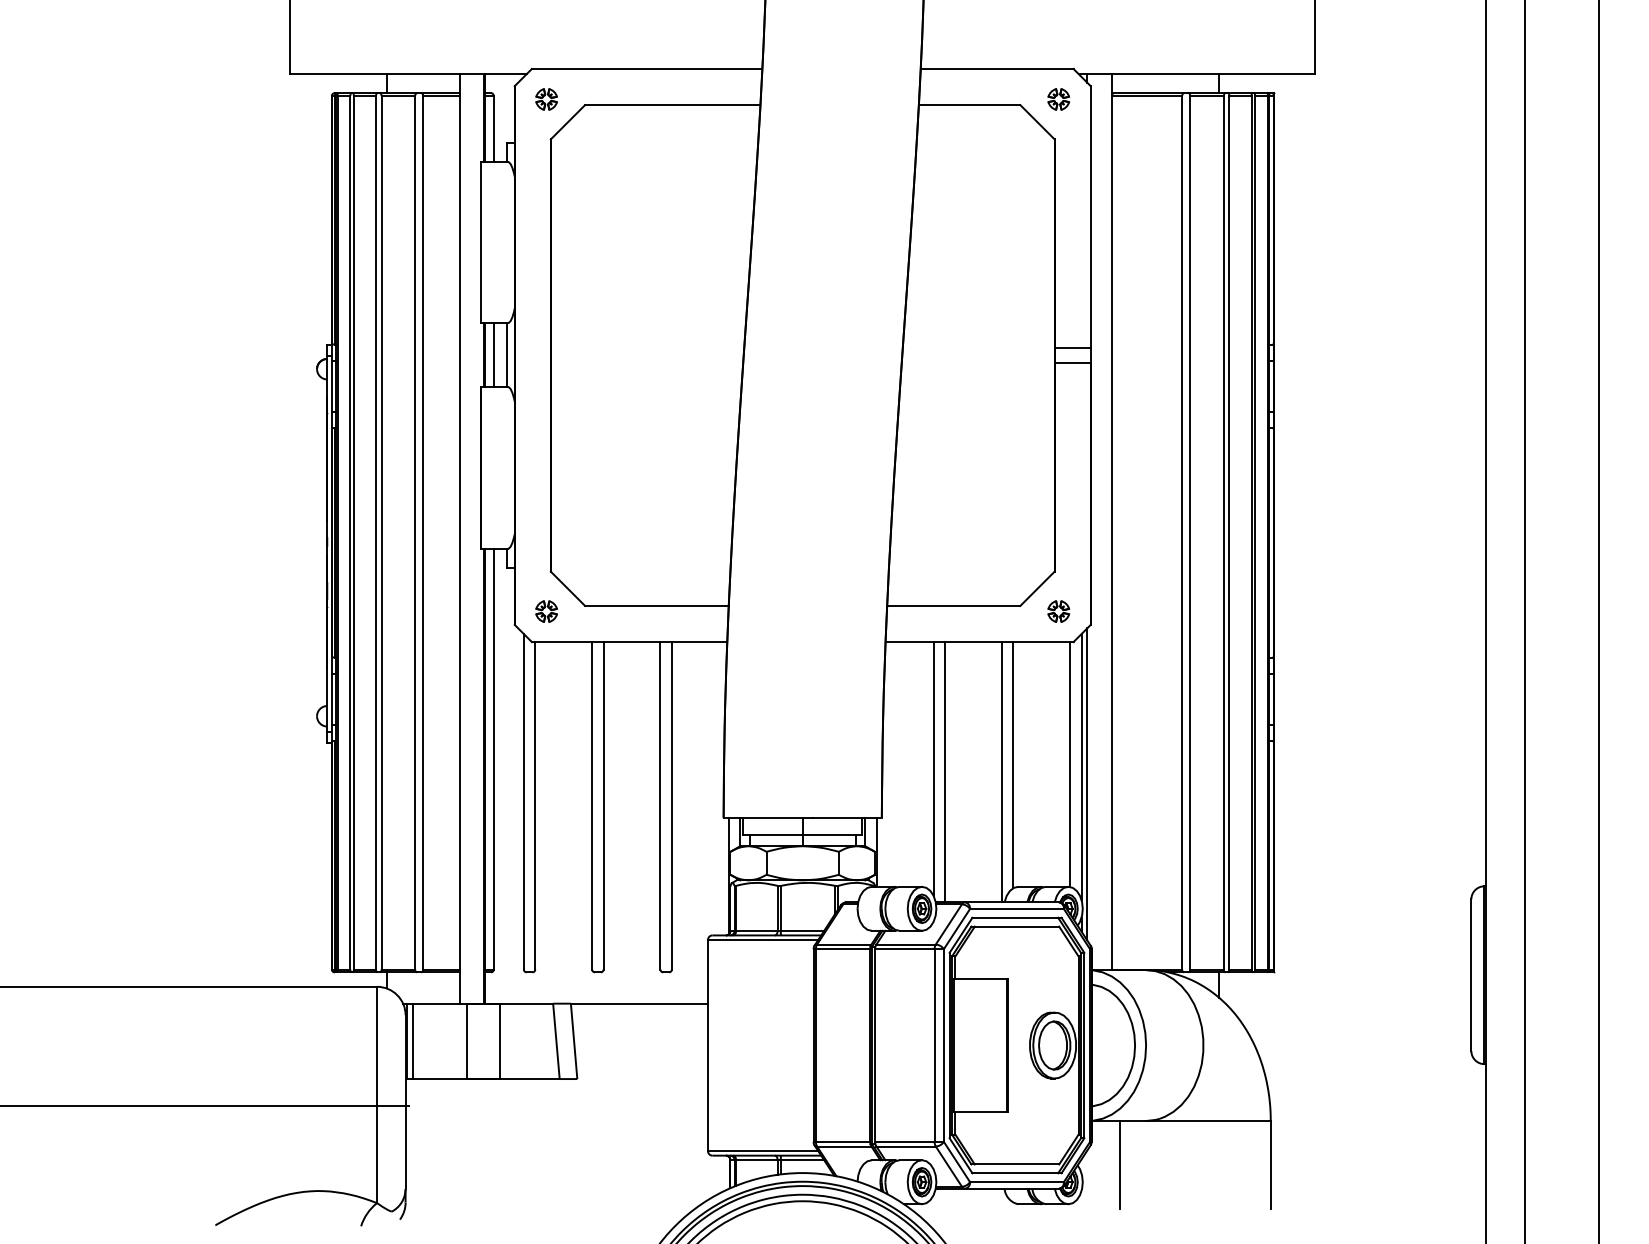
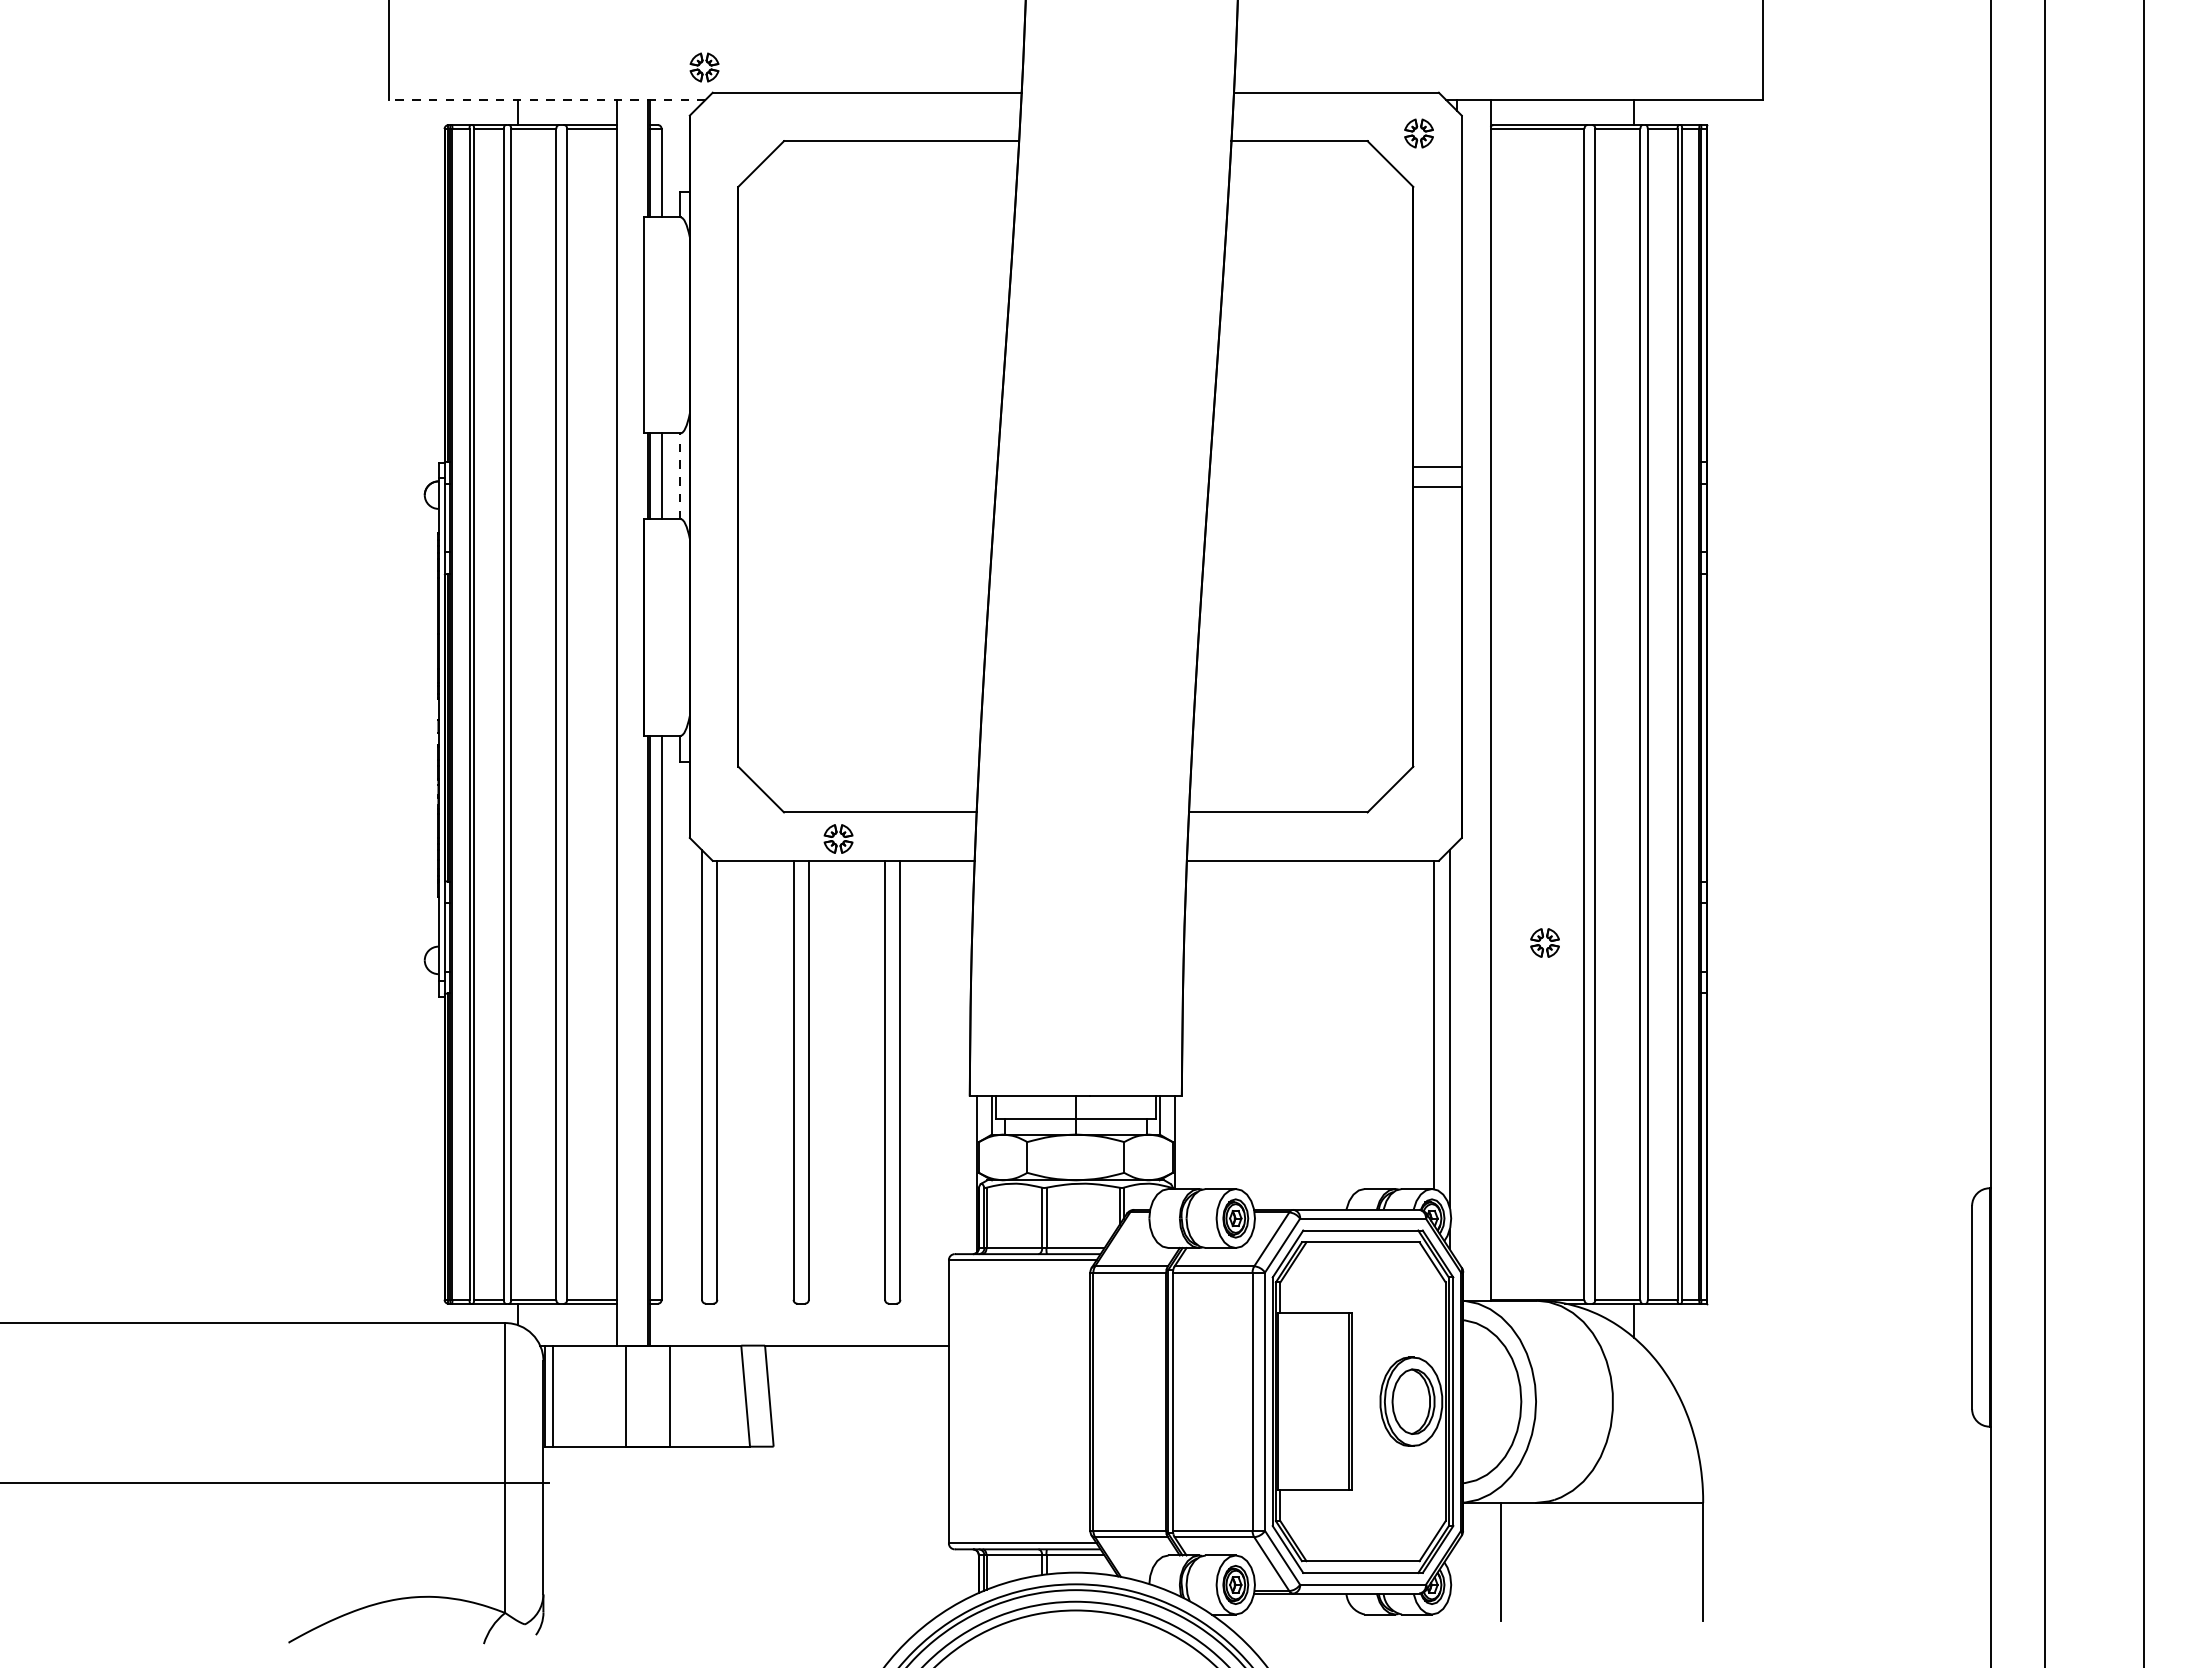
line: (408, 74) -> (547, 99), solid -> dashed
part: (546, 99) -> (704, 67), moved
line: (507, 355) -> (679, 476), solid -> dashed
part: (546, 611) -> (838, 838), moved
part: (1058, 611) -> (1544, 942), moved
line: (1013, 764) -> (1358, 1025), removed
line: (933, 768) -> (1251, 1030), removed
line: (944, 771) -> (1266, 1034), removed
line: (1001, 771) -> (1342, 1034), removed
line: (1087, 784) -> (1457, 1051), removed

